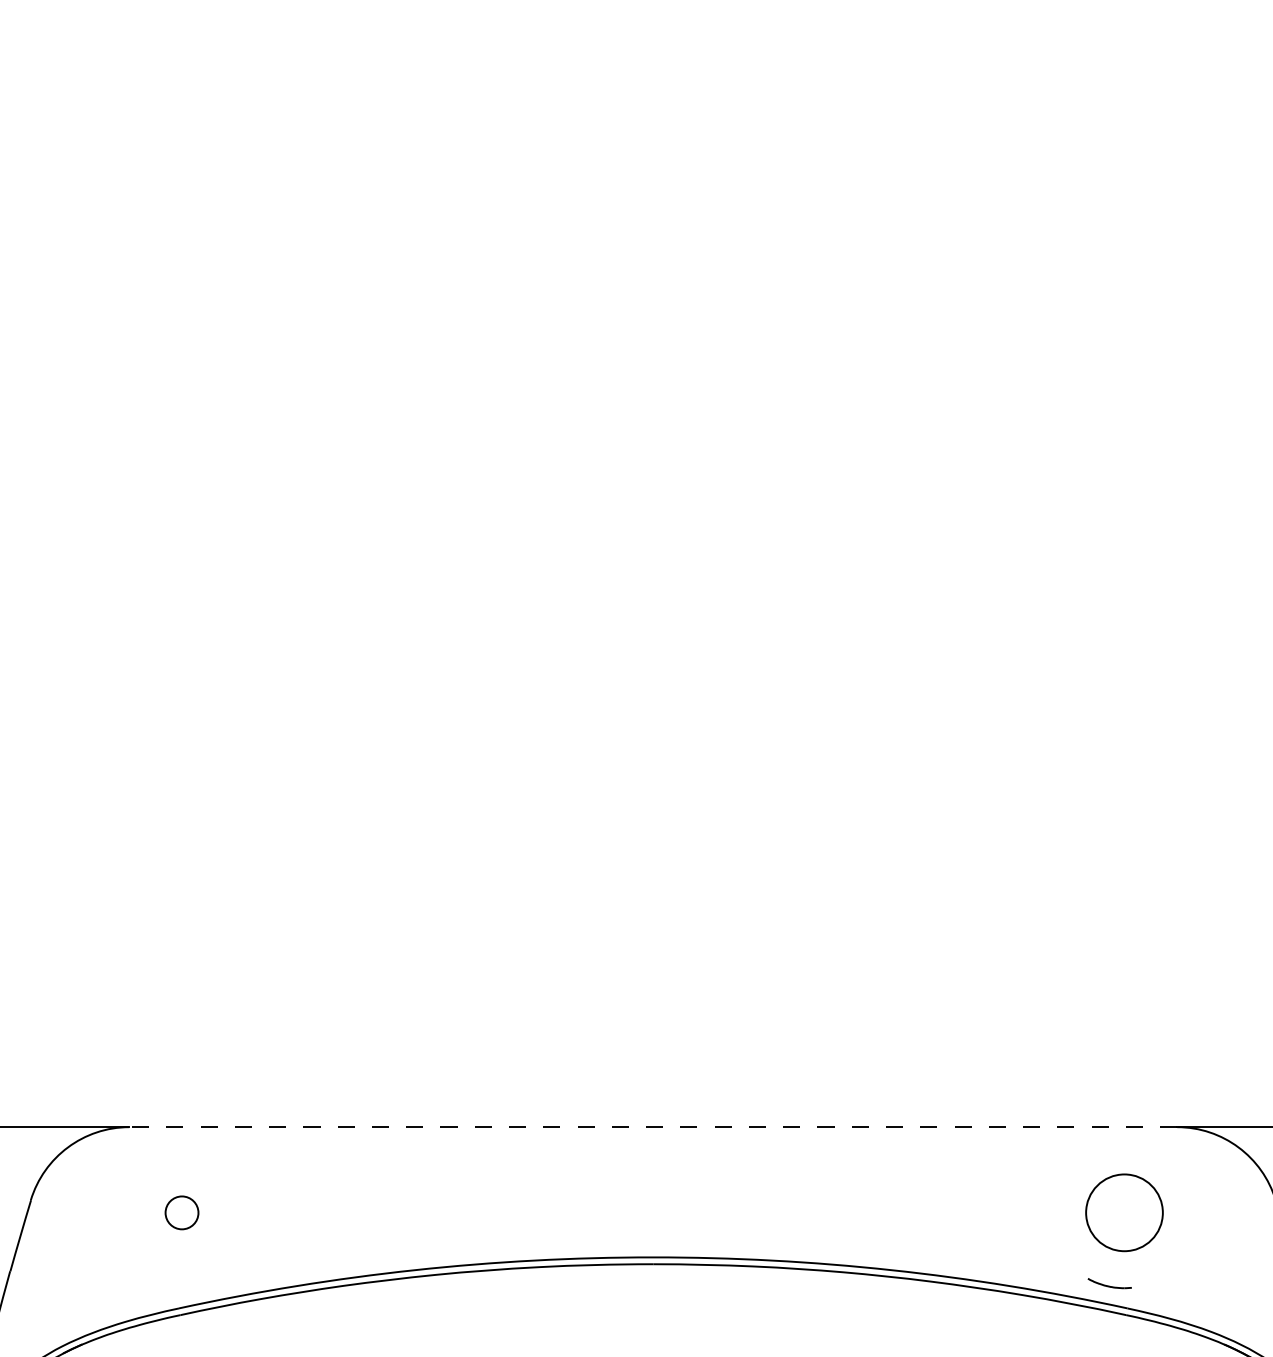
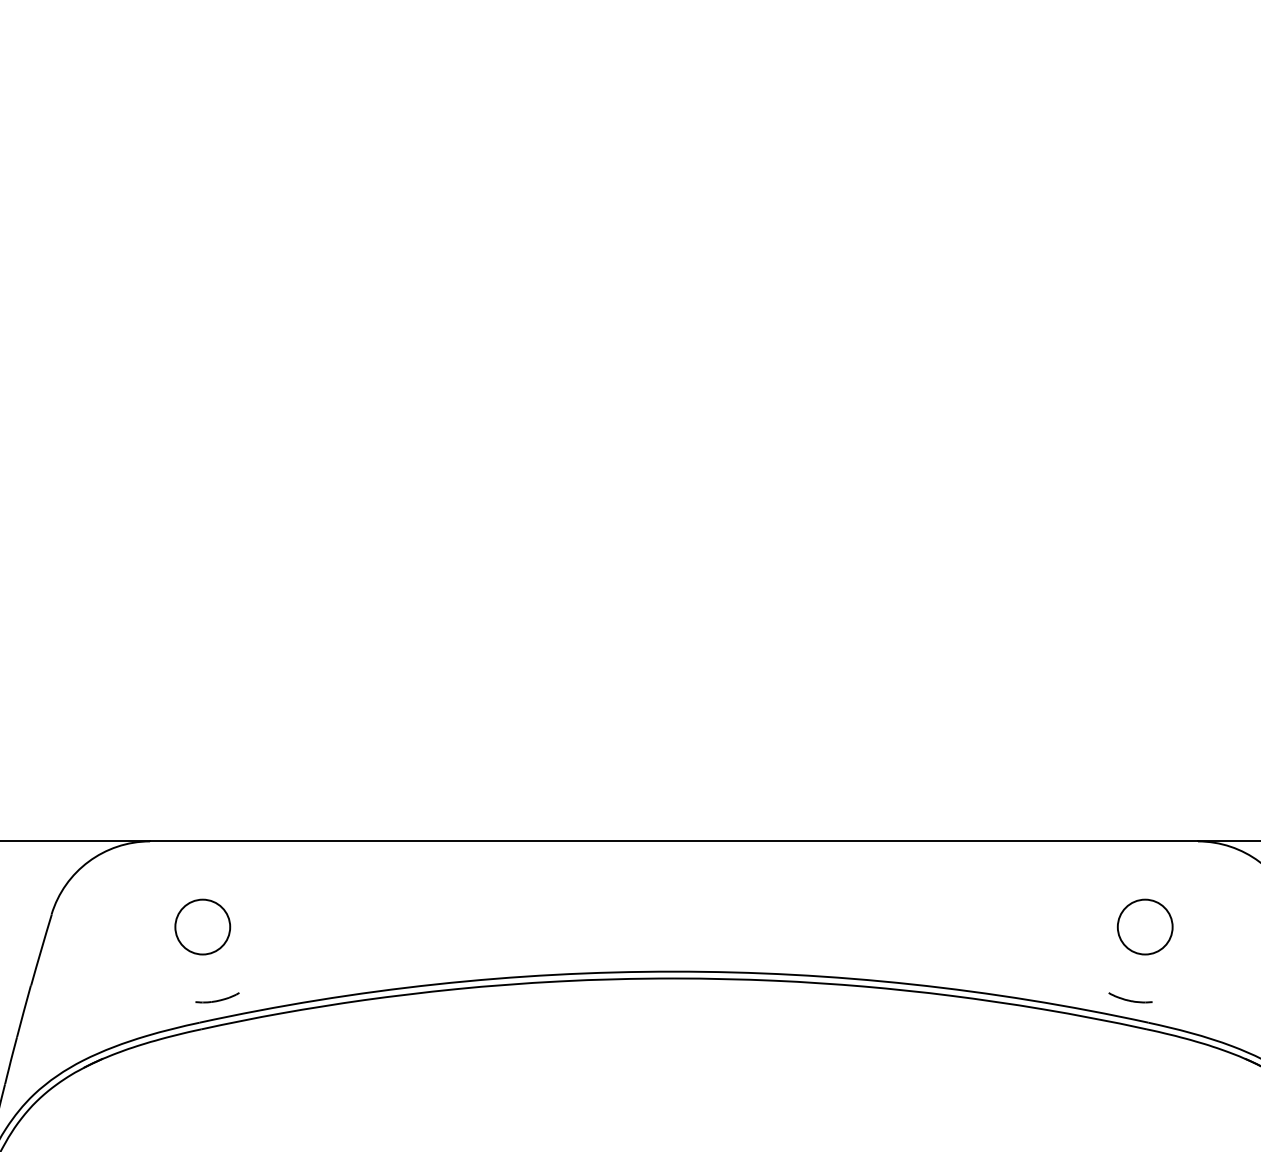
line: (653, 1127) -> (674, 841), dashed -> solid
circle: (181, 1212) -> (202, 926), size x1.67
circle: (1124, 1212) -> (1145, 926), size x0.71
part: (196, 1283) -> (217, 997), added

